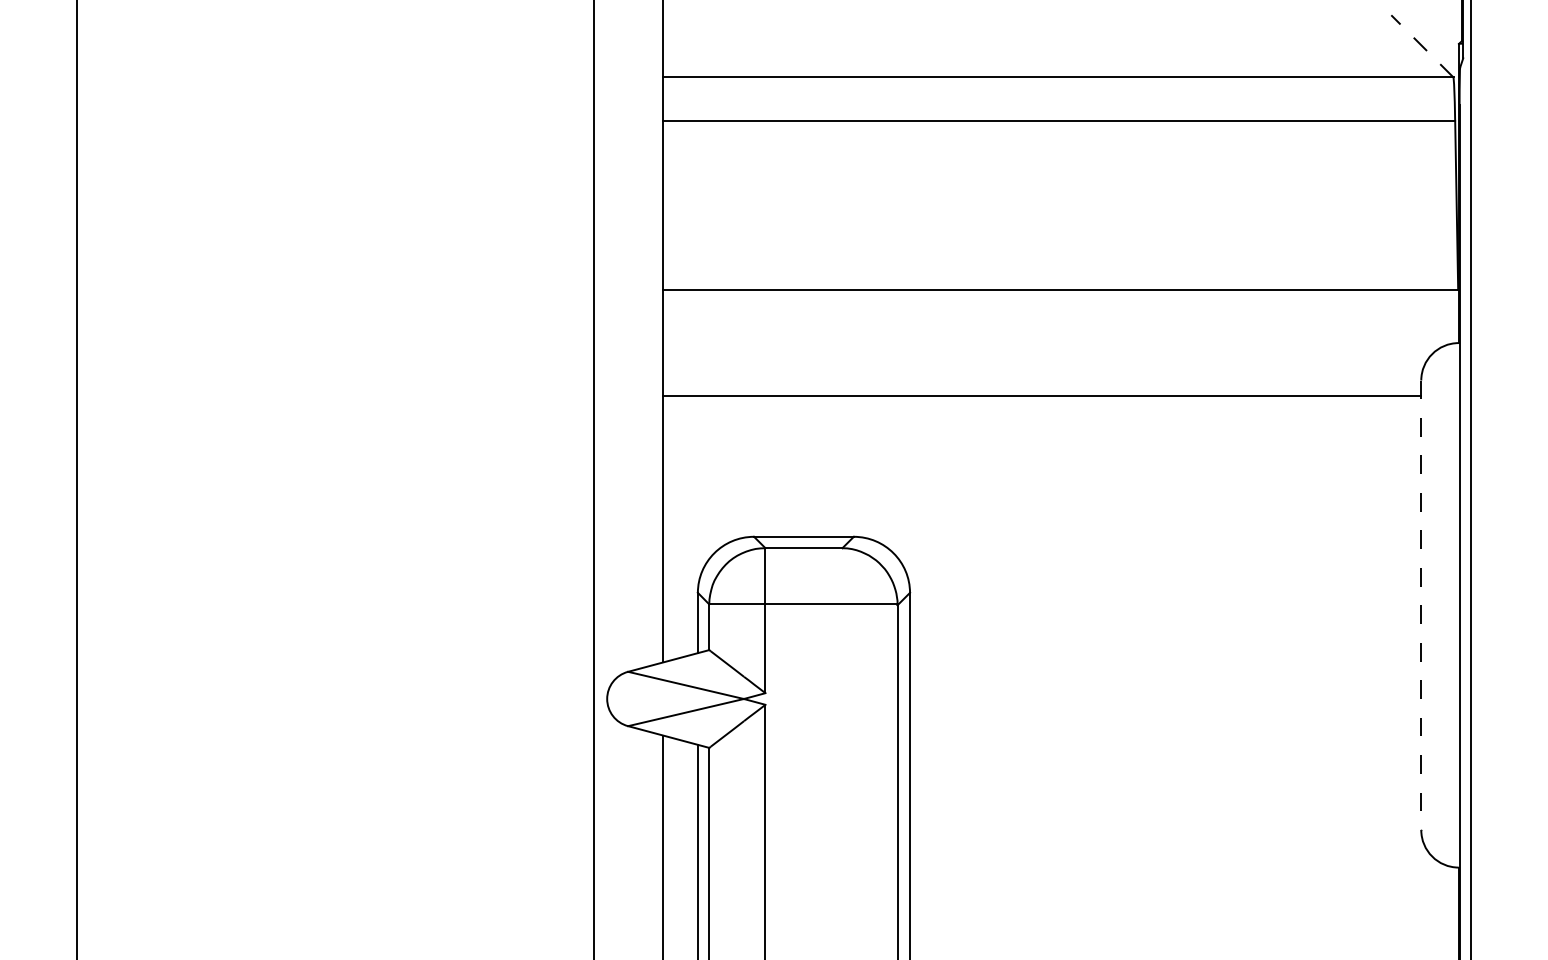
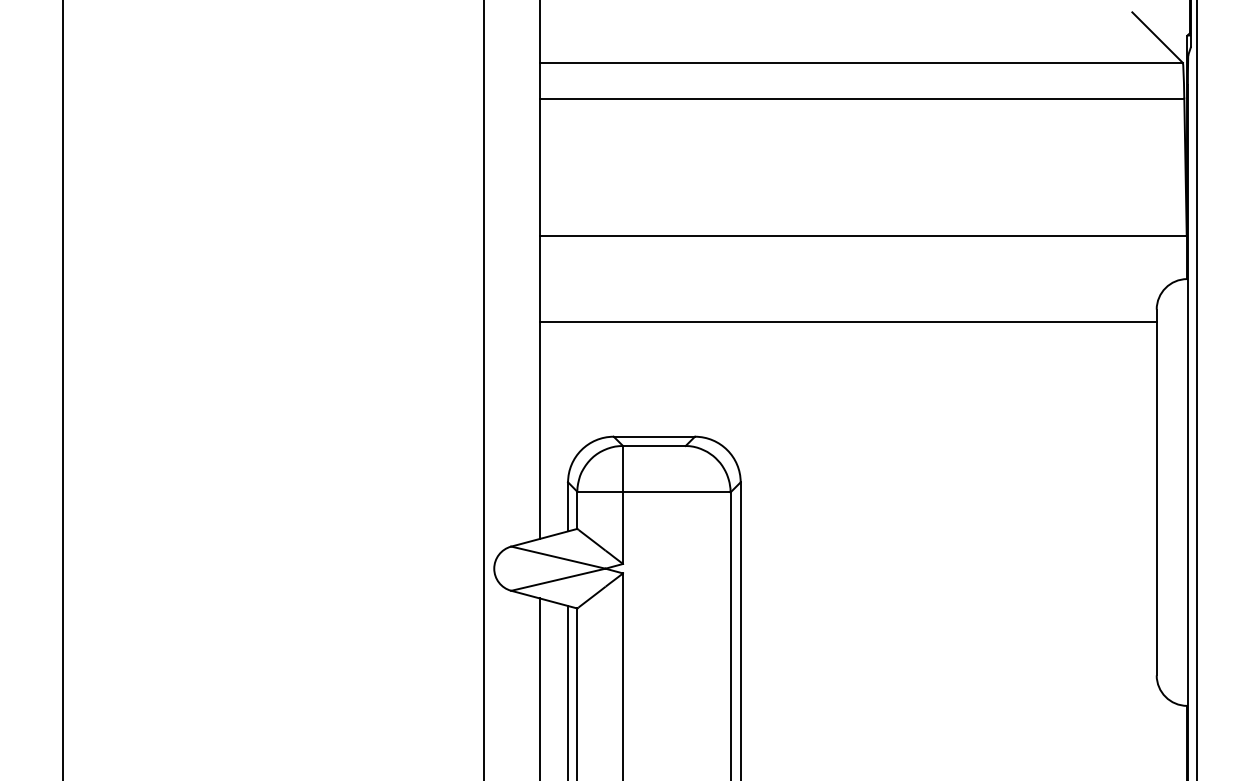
line: (1422, 46) -> (1157, 37), dashed -> solid
line: (1421, 605) -> (1156, 492), dashed -> solid

